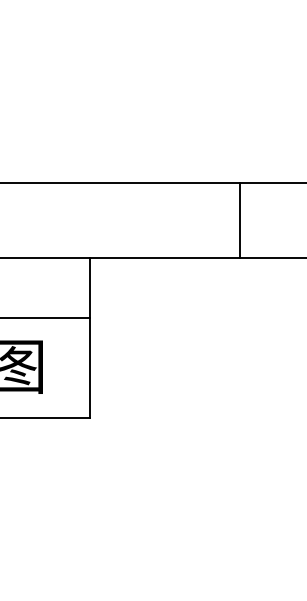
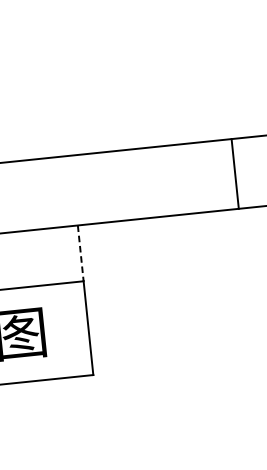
line: (239, 219) -> (235, 173), moved
line: (89, 287) -> (80, 253), solid -> dashed

